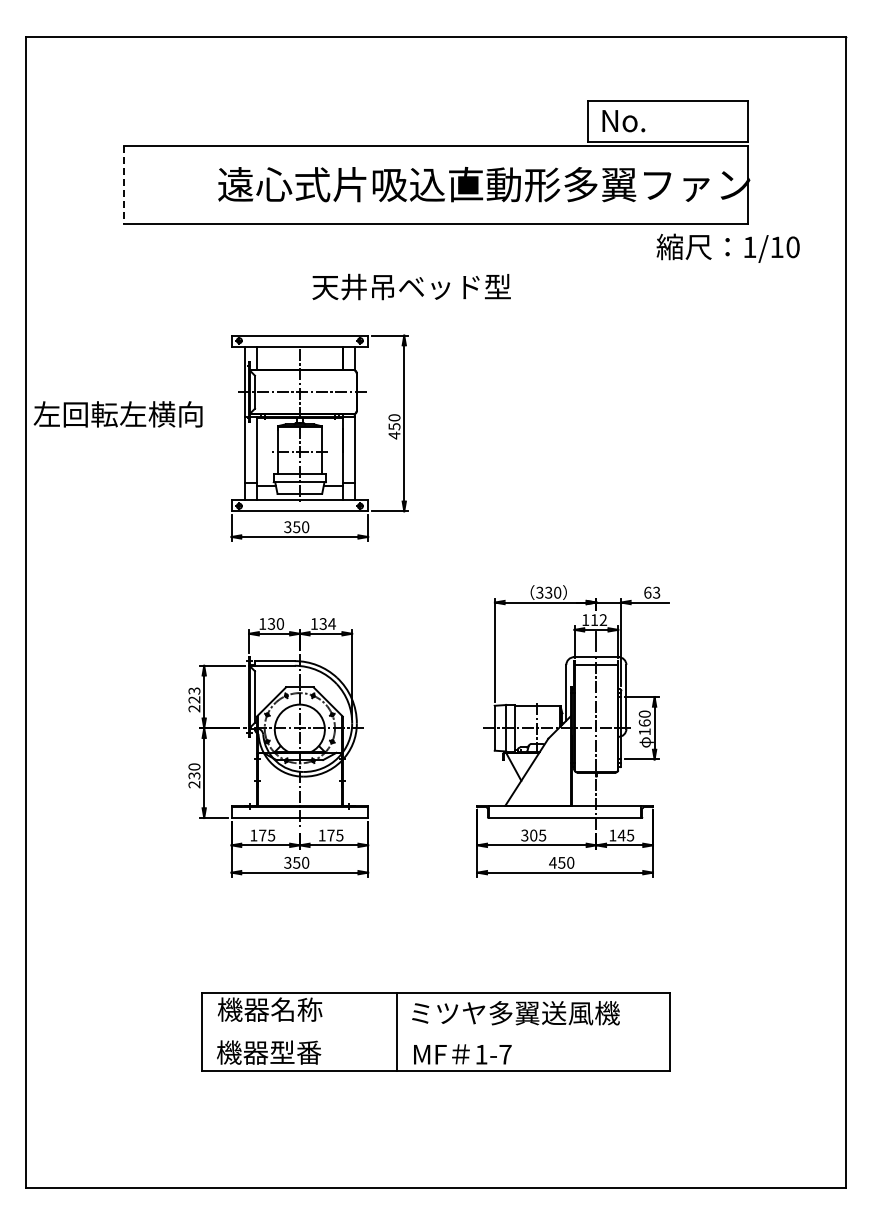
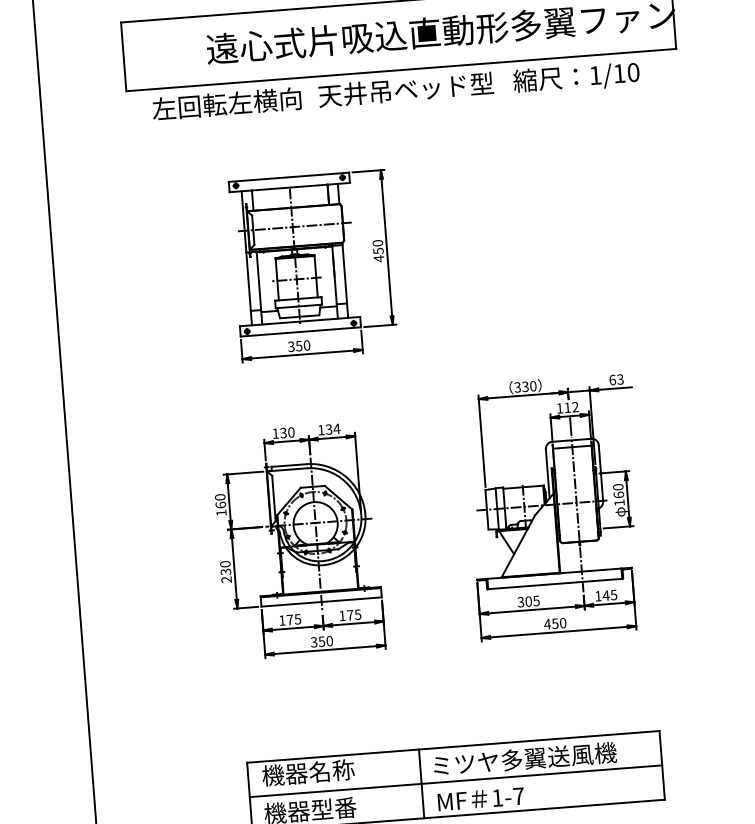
line: (123, 185) -> (123, 57), dashed -> solid
text: (727, 247) -> (575, 77), moved
text: (411, 286) -> (405, 89), moved
text: (117, 414) -> (226, 104), moved
text: (194, 699) -> (220, 504), 223 -> 160
line: (435, 1032) -> (455, 781), added

